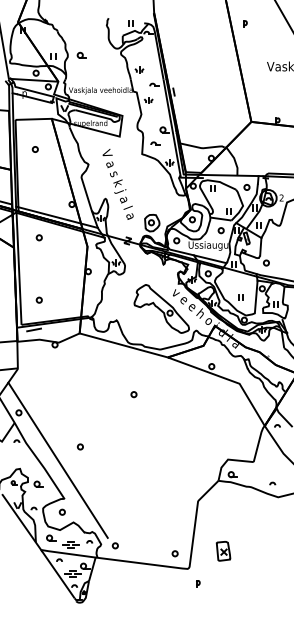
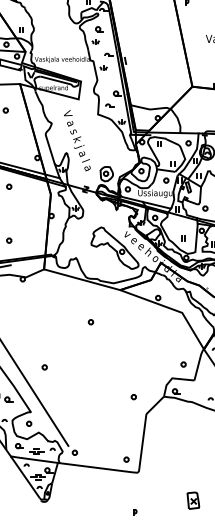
part: (81, 54) -> (99, 28), moved
part: (240, 443) -> (182, 364), added
part: (183, 480) -> (133, 396), added
part: (223, 551) -> (193, 500), moved
part: (198, 583) -> (135, 512), moved

